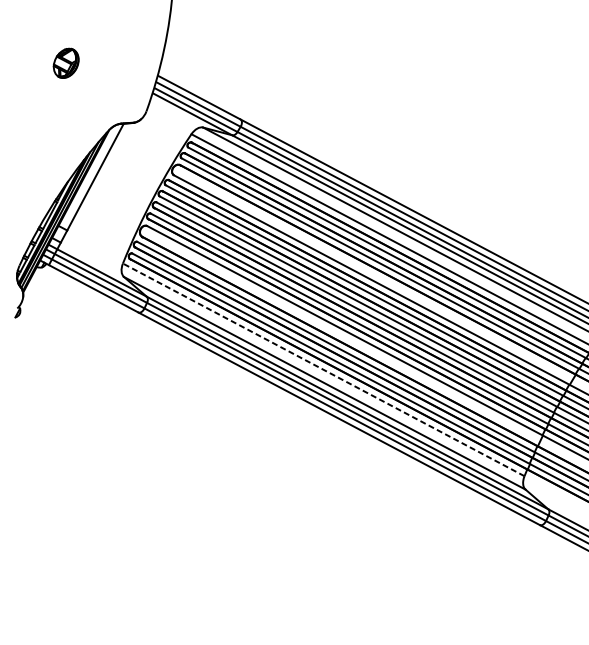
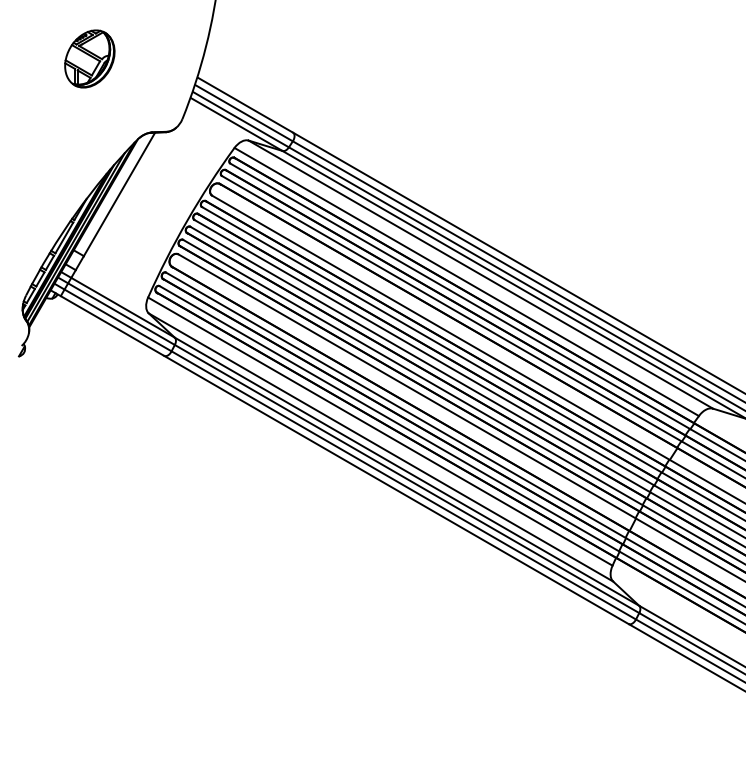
part: (65, 62) -> (89, 58), size x1.67
line: (323, 369) -> (379, 431), dashed -> solid

